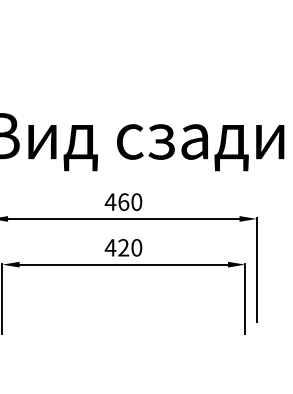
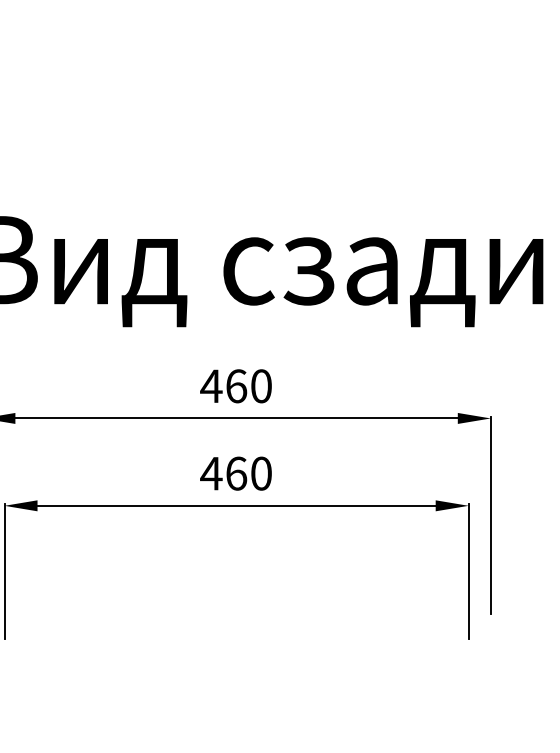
text: (123, 247) -> (236, 473), 420 -> 460

